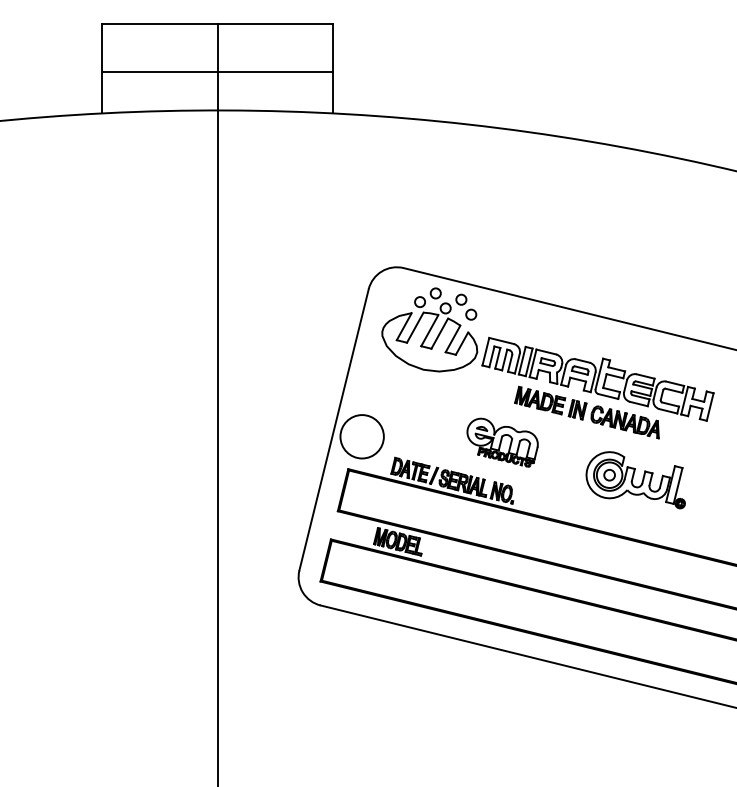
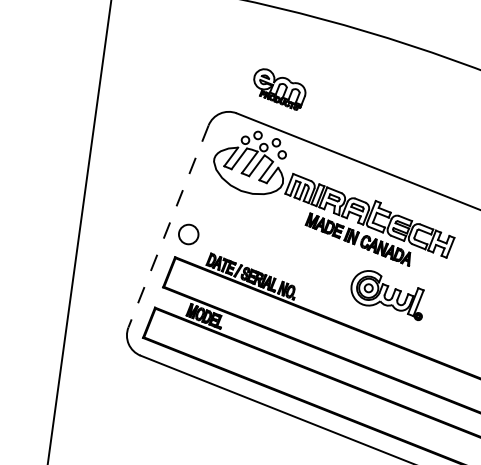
line: (334, 429) -> (168, 226), solid -> dashed
circle: (361, 436) -> (188, 234), size x0.6
part: (502, 442) -> (279, 89), moved

